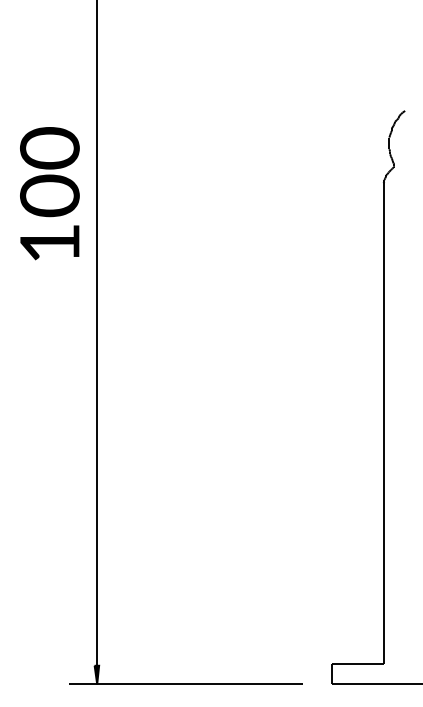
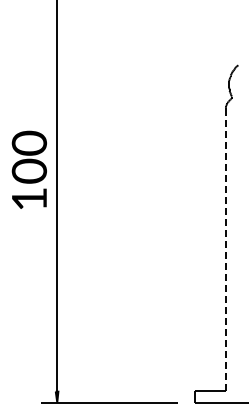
text: (48, 192) -> (28, 169), moved
line: (383, 424) -> (225, 249), solid -> dashed

